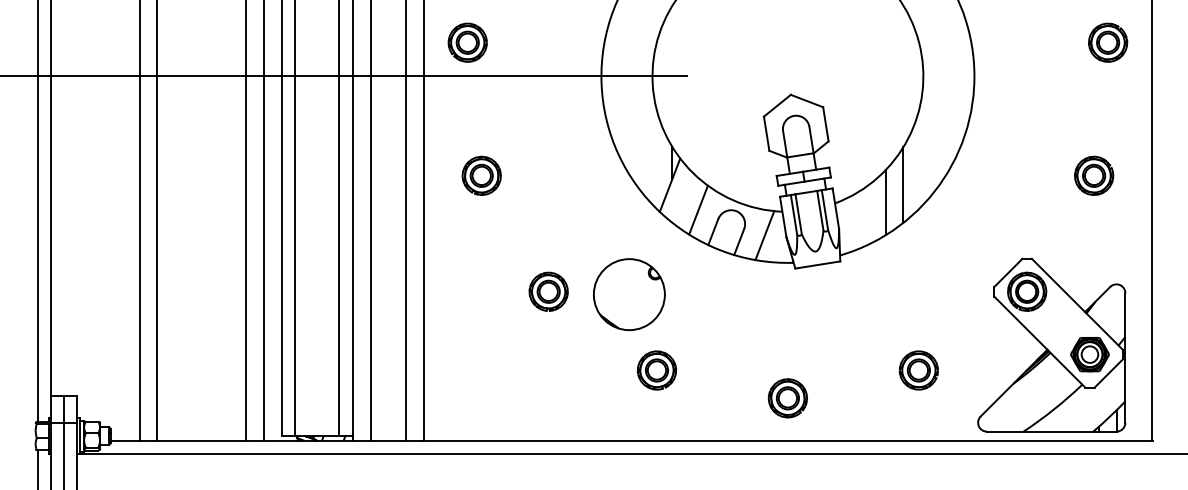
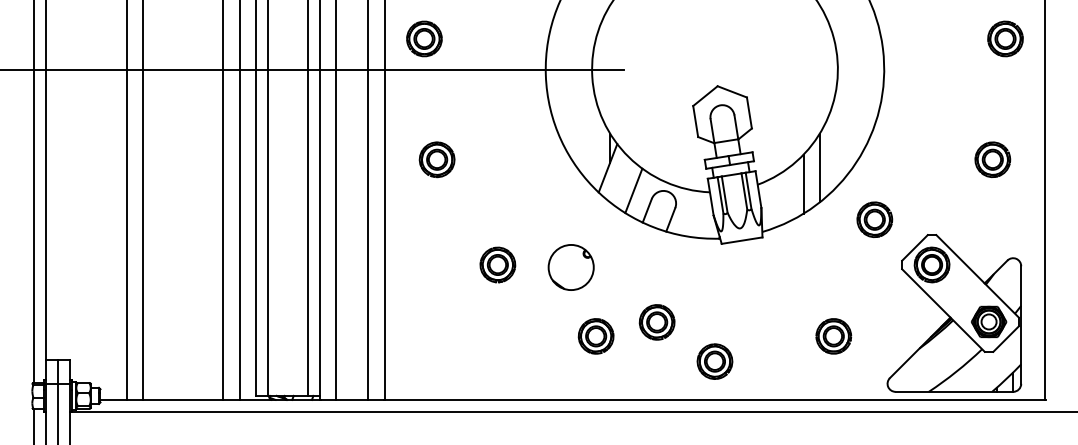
line: (764, 235) -> (693, 213), removed
part: (963, 241) -> (874, 219), added
part: (629, 294) -> (571, 267), size x0.7
part: (723, 355) -> (656, 322), added

